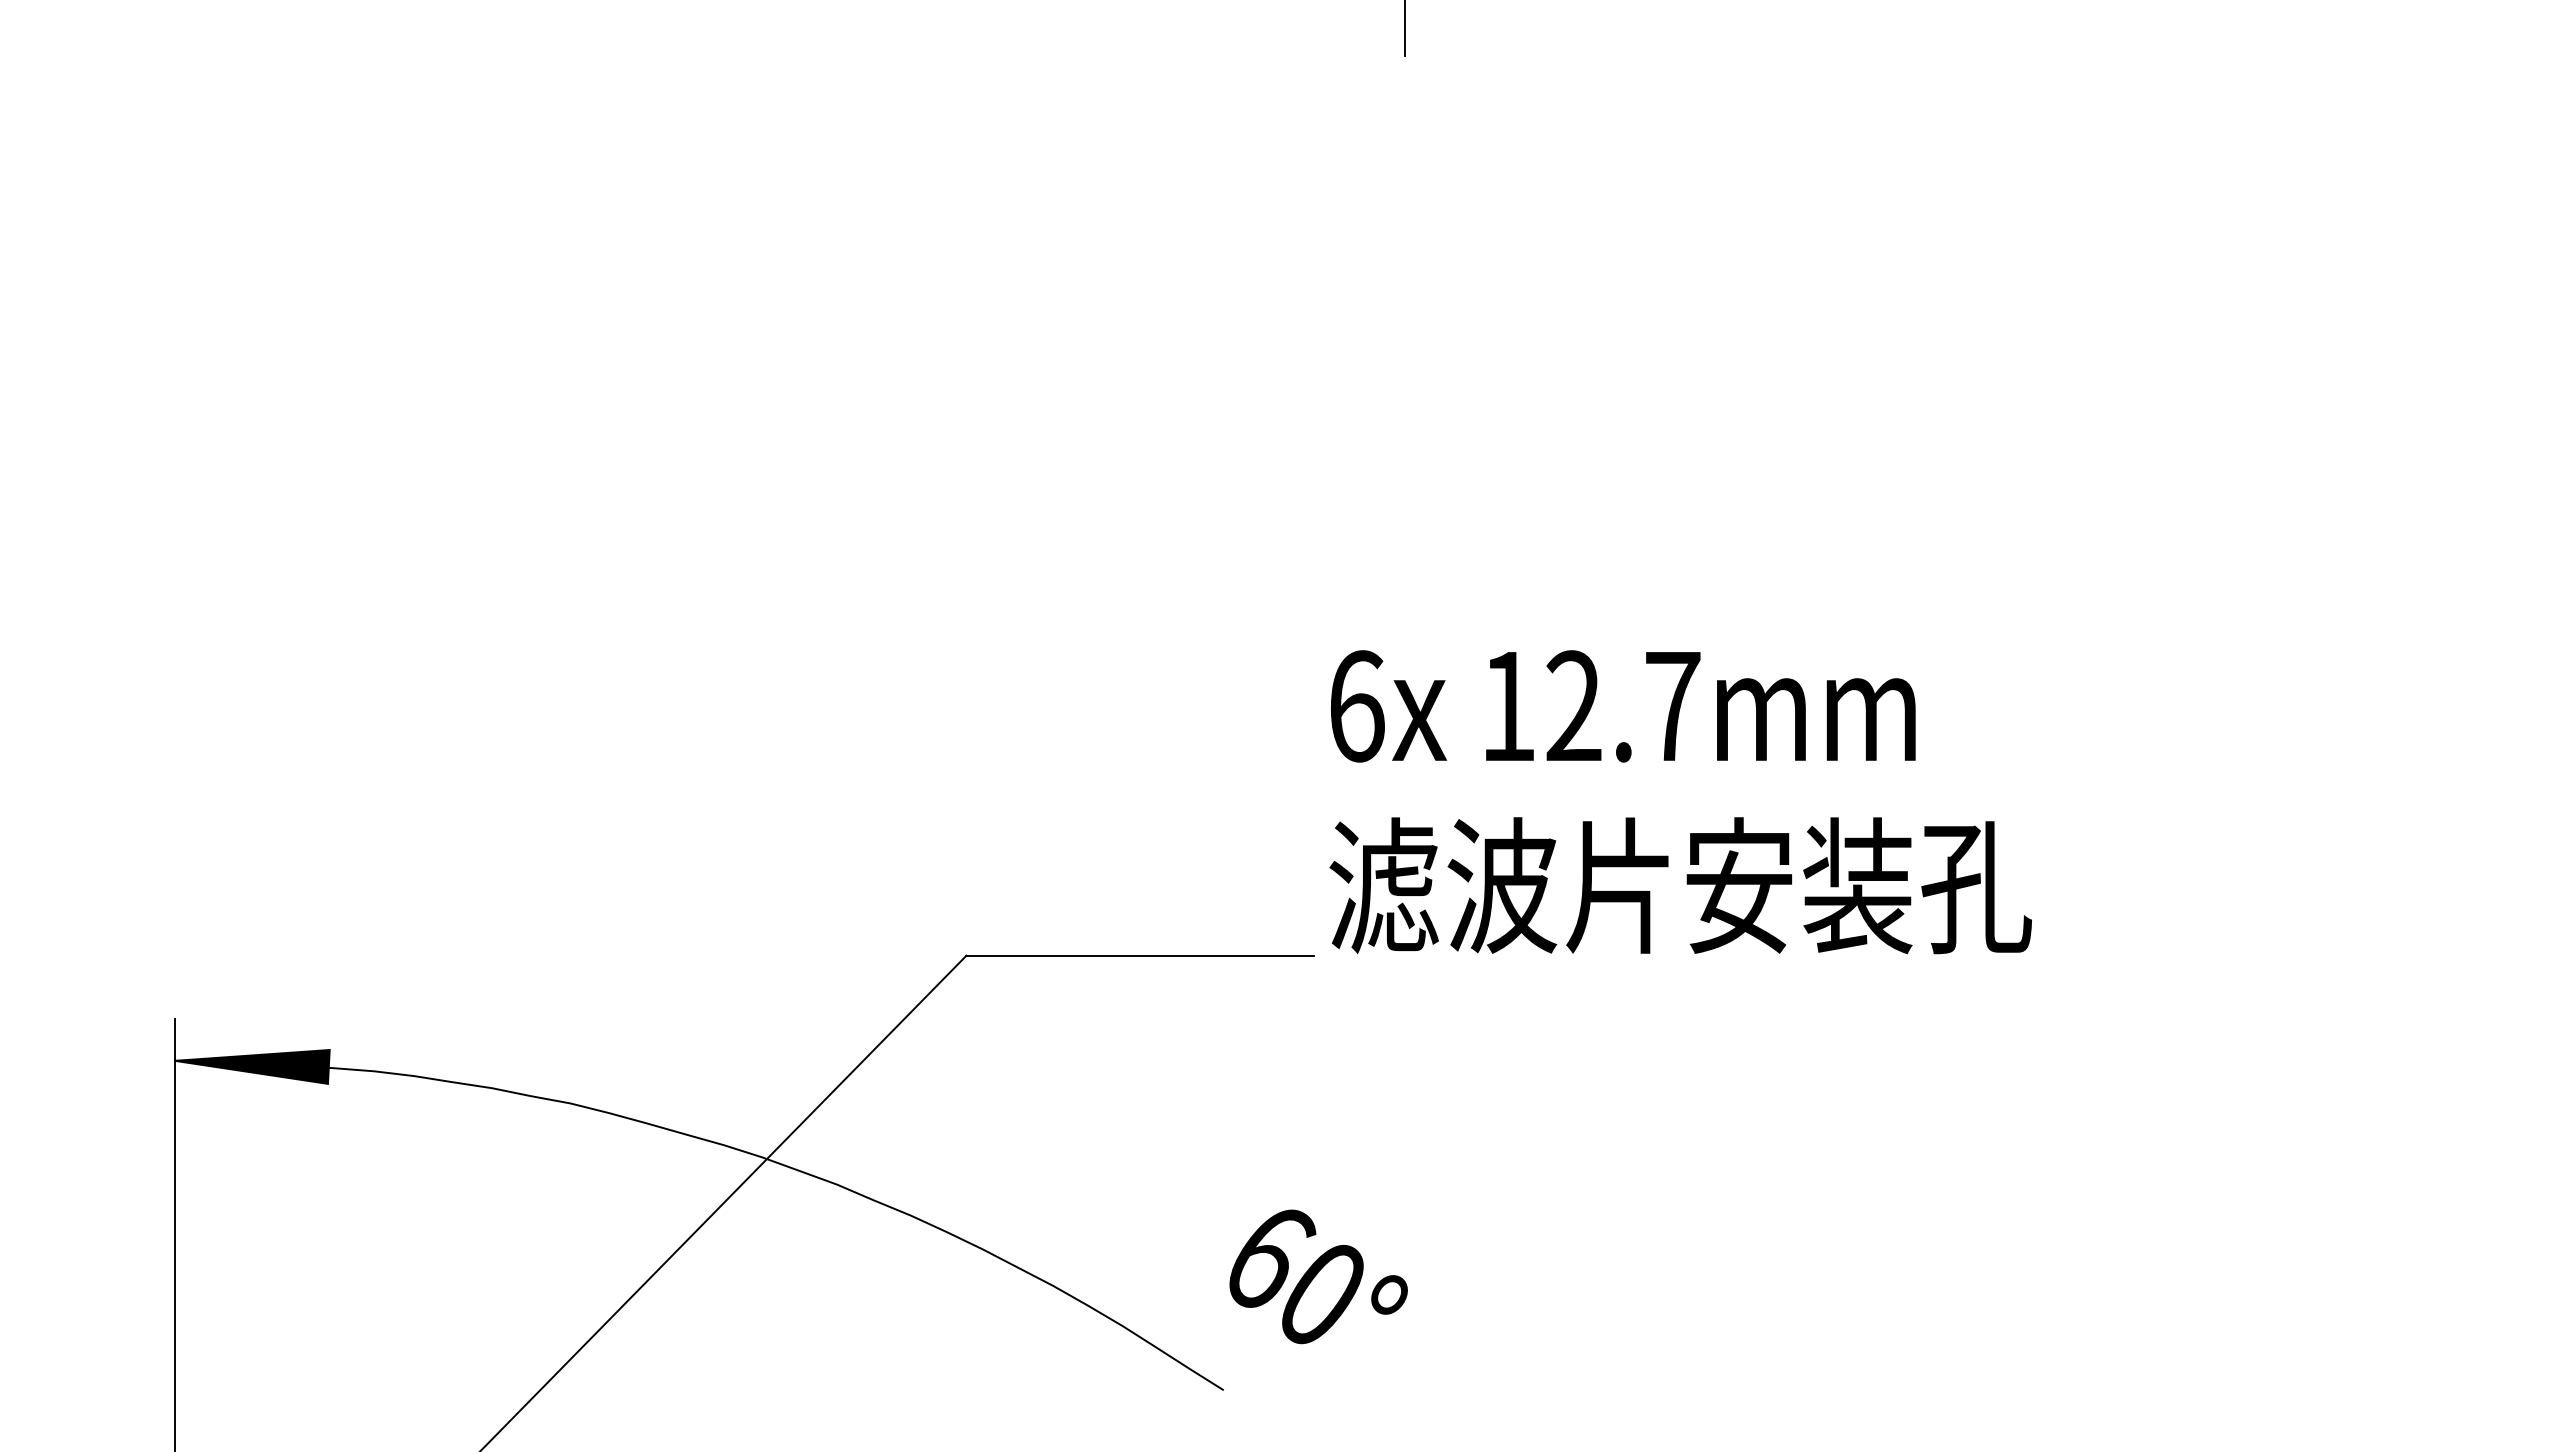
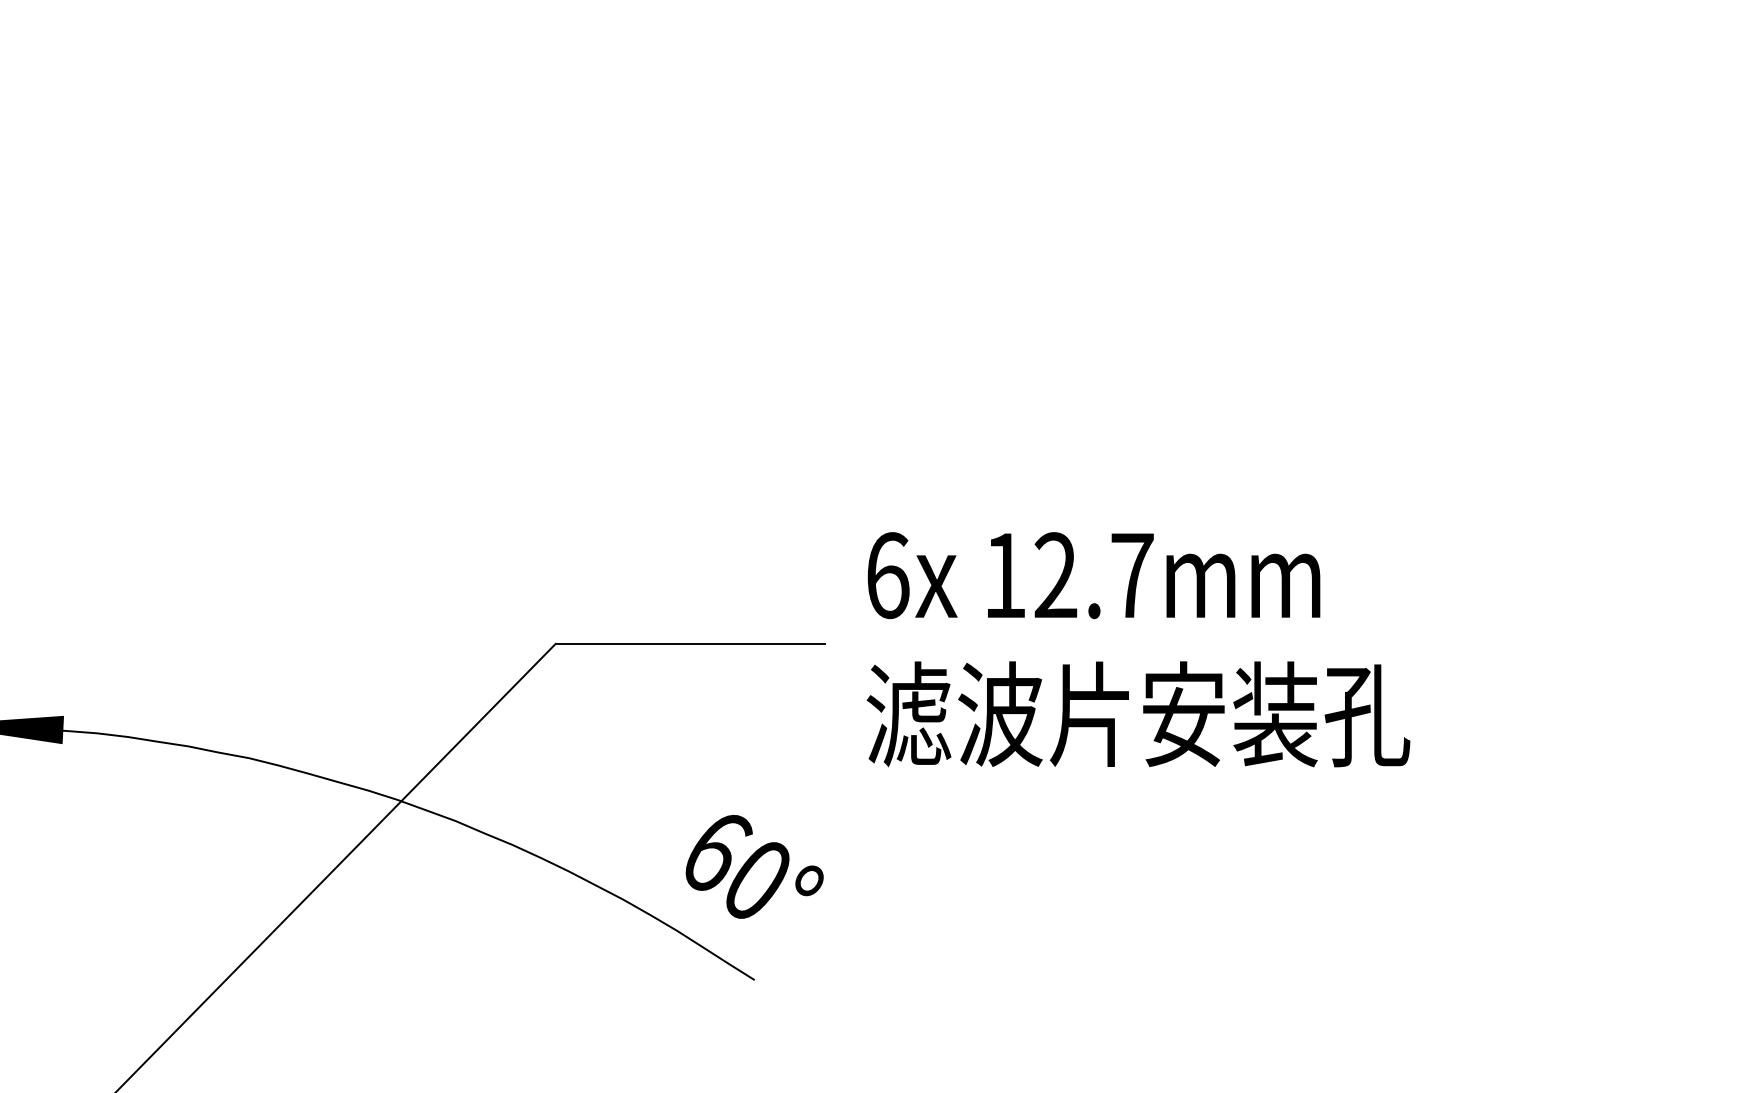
text: (1680, 802) -> (1138, 649), moved
text: (1318, 1276) -> (754, 866), moved

